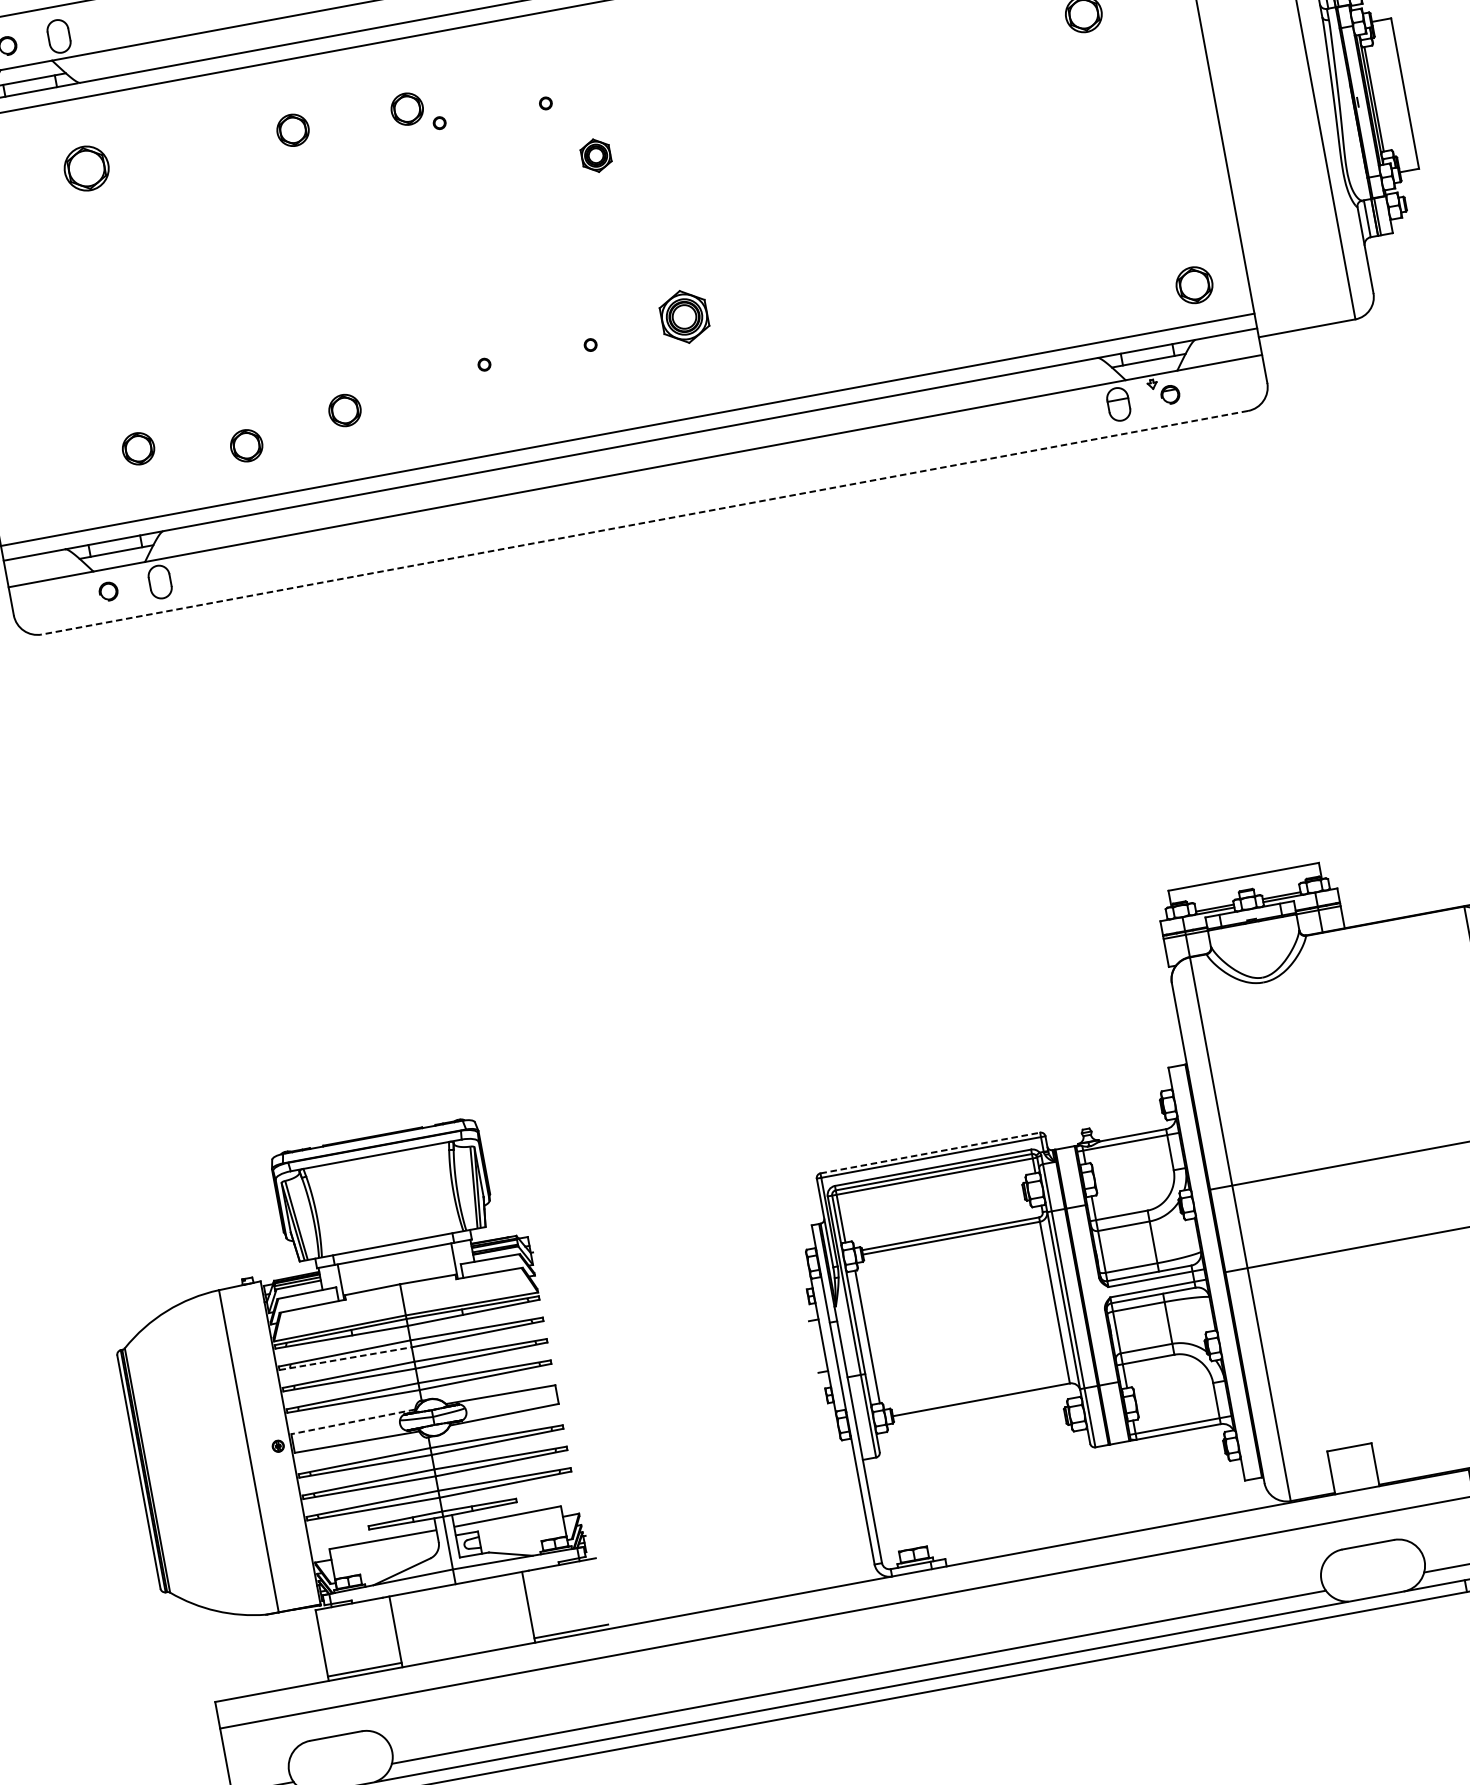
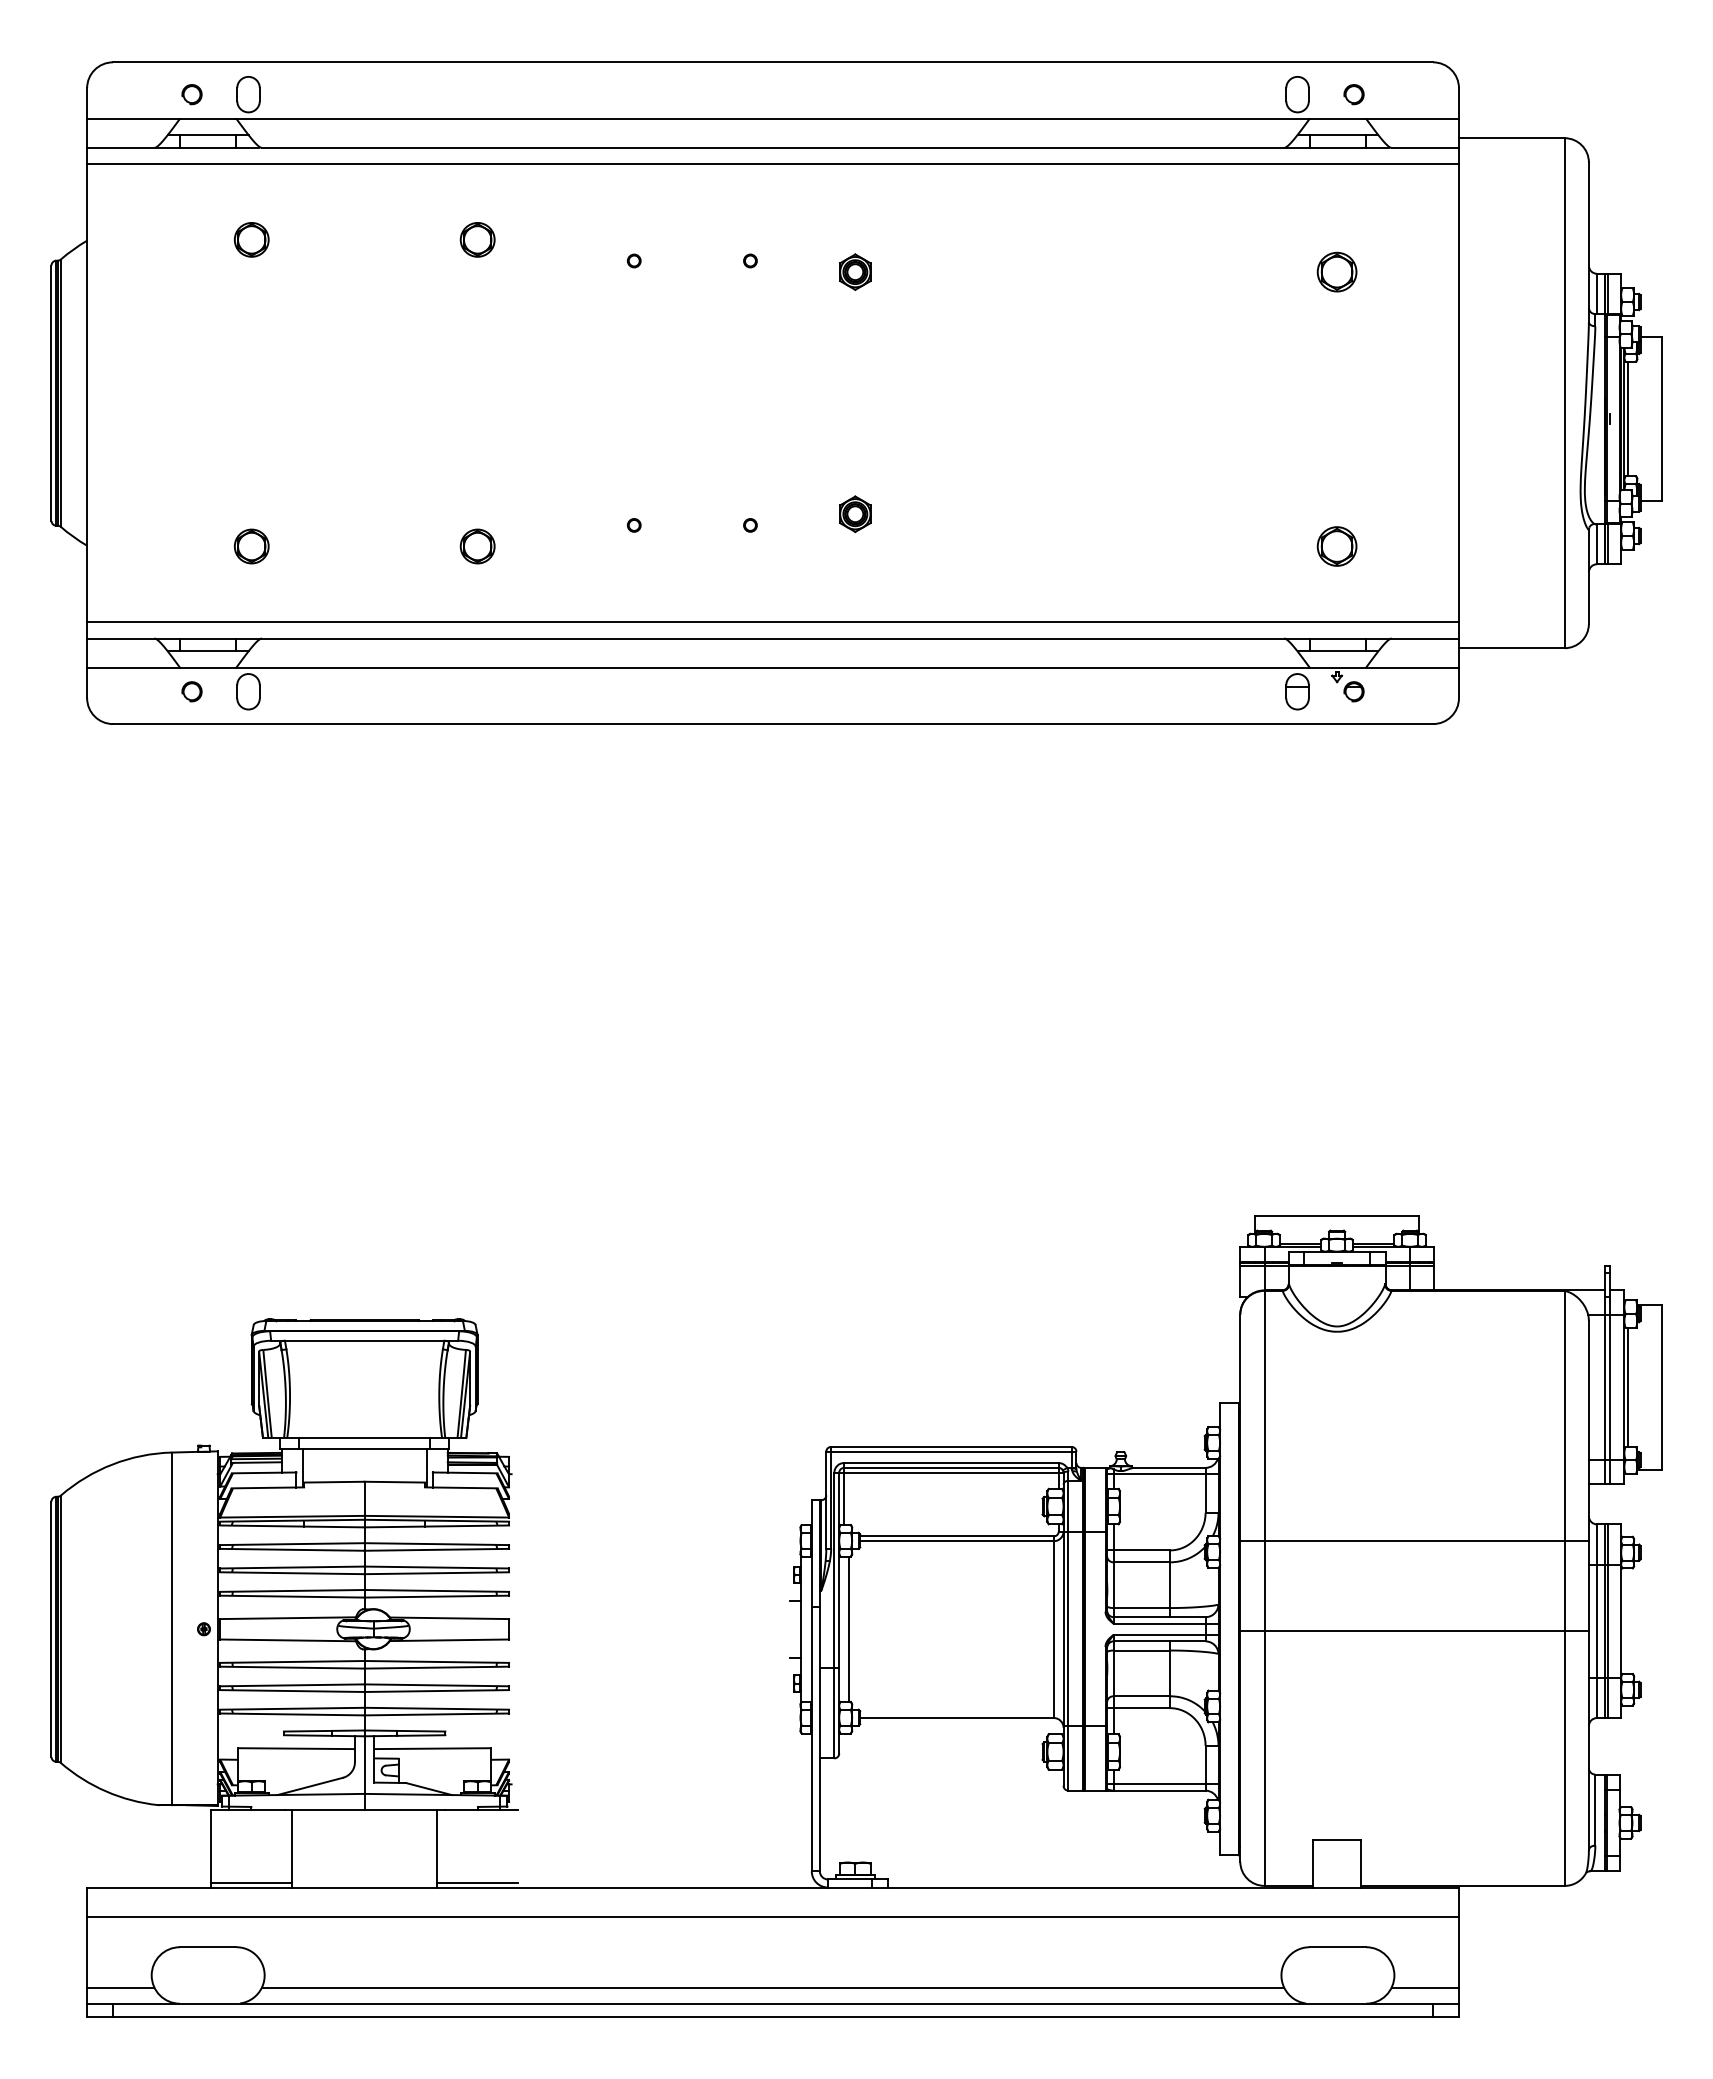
part: (407, 108) -> (602, 239), removed
part: (596, 155) -> (855, 271), moved
part: (86, 168) -> (251, 239), size x0.71
part: (1193, 285) -> (1336, 546), moved
part: (684, 317) -> (855, 514), size x0.62
part: (246, 445) -> (366, 564), removed
line: (644, 523) -> (772, 724), dashed -> solid
line: (930, 1152) -> (951, 1446), dashed -> solid
line: (345, 1358) -> (292, 1549), dashed -> solid
line: (353, 1422) -> (288, 1618), dashed -> solid

